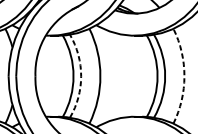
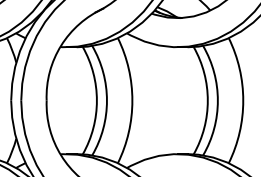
arc: (80, 76) -> (106, 100), dashed -> solid
arc: (184, 76) -> (243, 100), dashed -> solid

